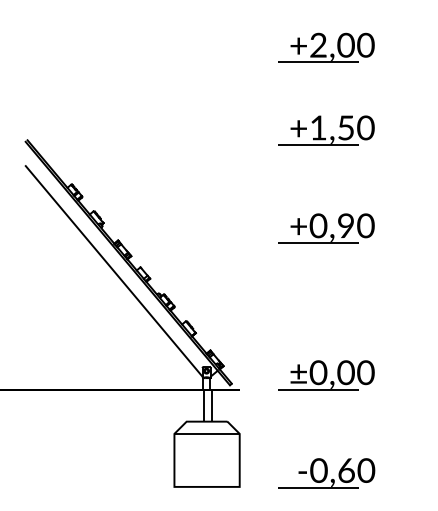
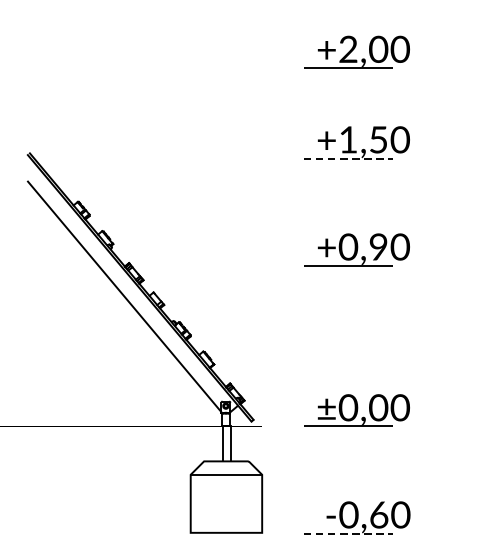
line: (318, 144) -> (348, 157), solid -> dashed
line: (318, 487) -> (348, 533), solid -> dashed

